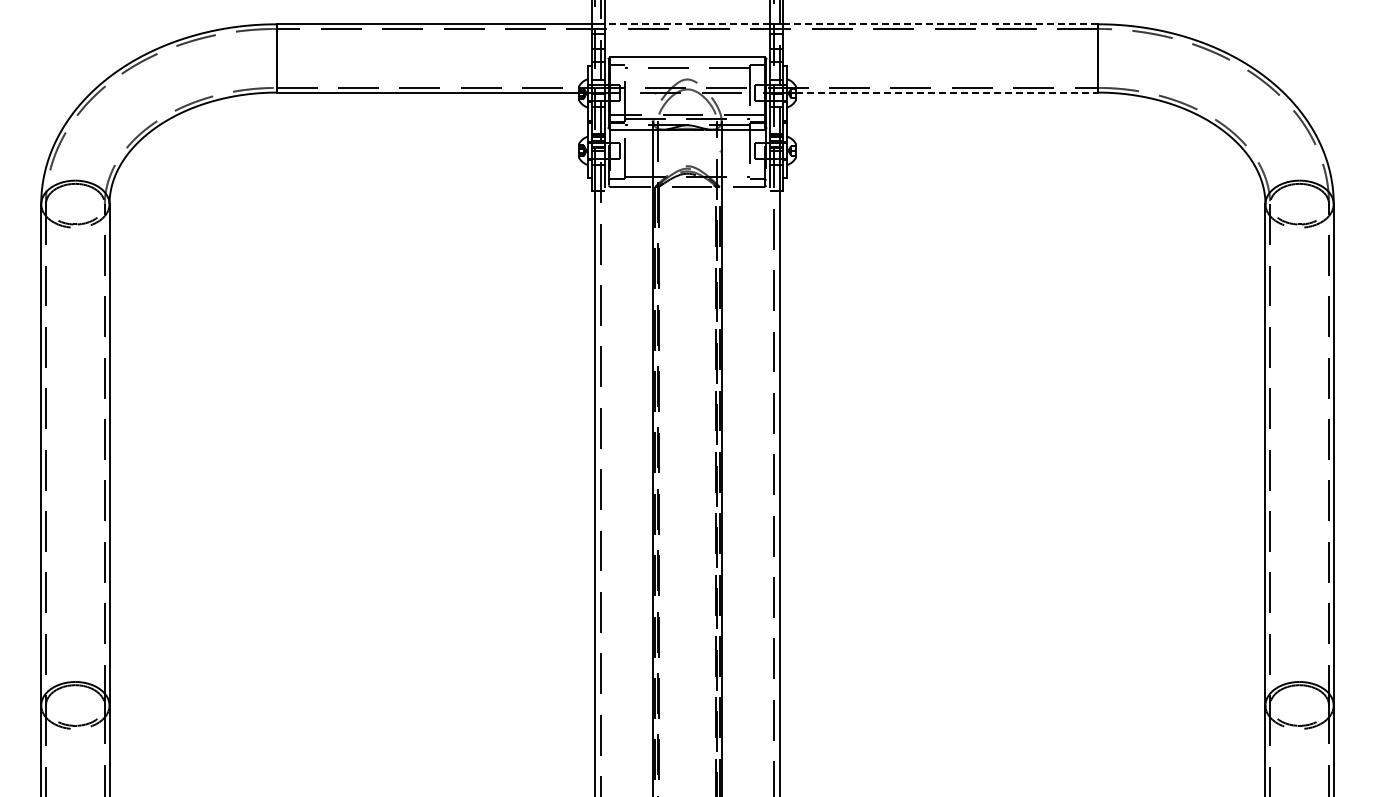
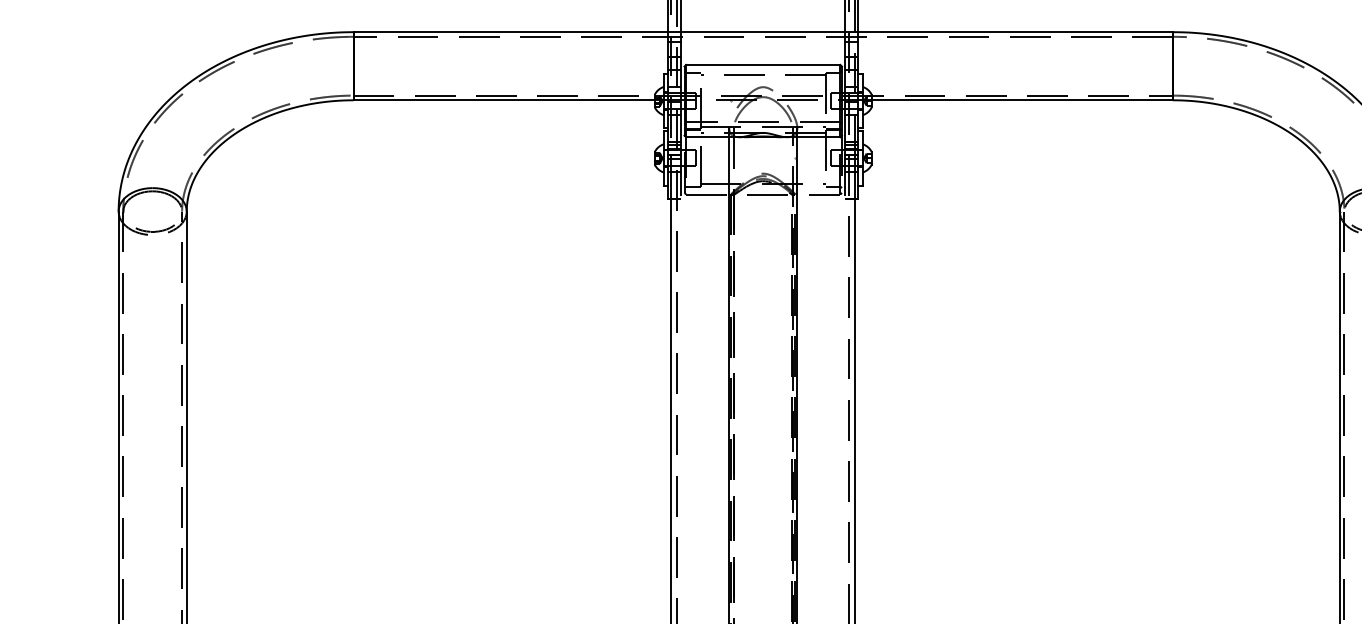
line: (687, 24) -> (763, 32), dashed -> solid
line: (940, 24) -> (1015, 32), dashed -> solid
line: (947, 92) -> (1022, 100), dashed -> solid

